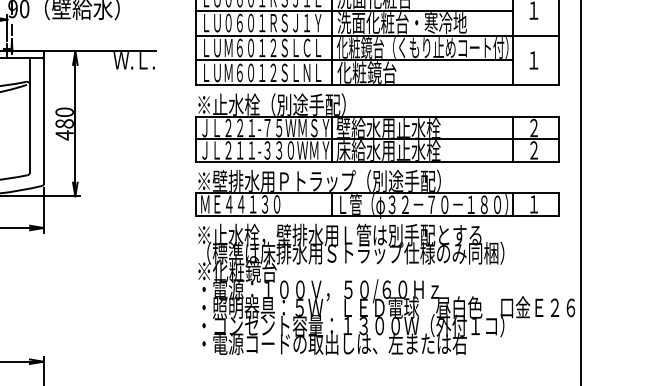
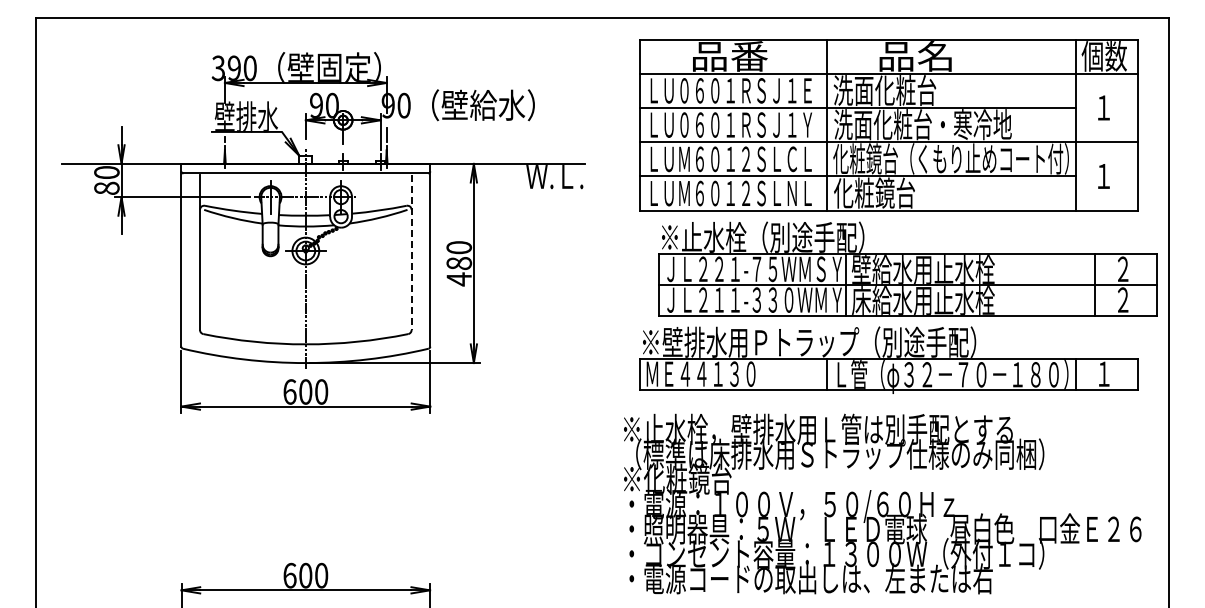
line: (29, 116) -> (411, 253), solid -> dashed
part: (377, 127) -> (907, 268), moved
text: (386, 289) -> (882, 503), moved

